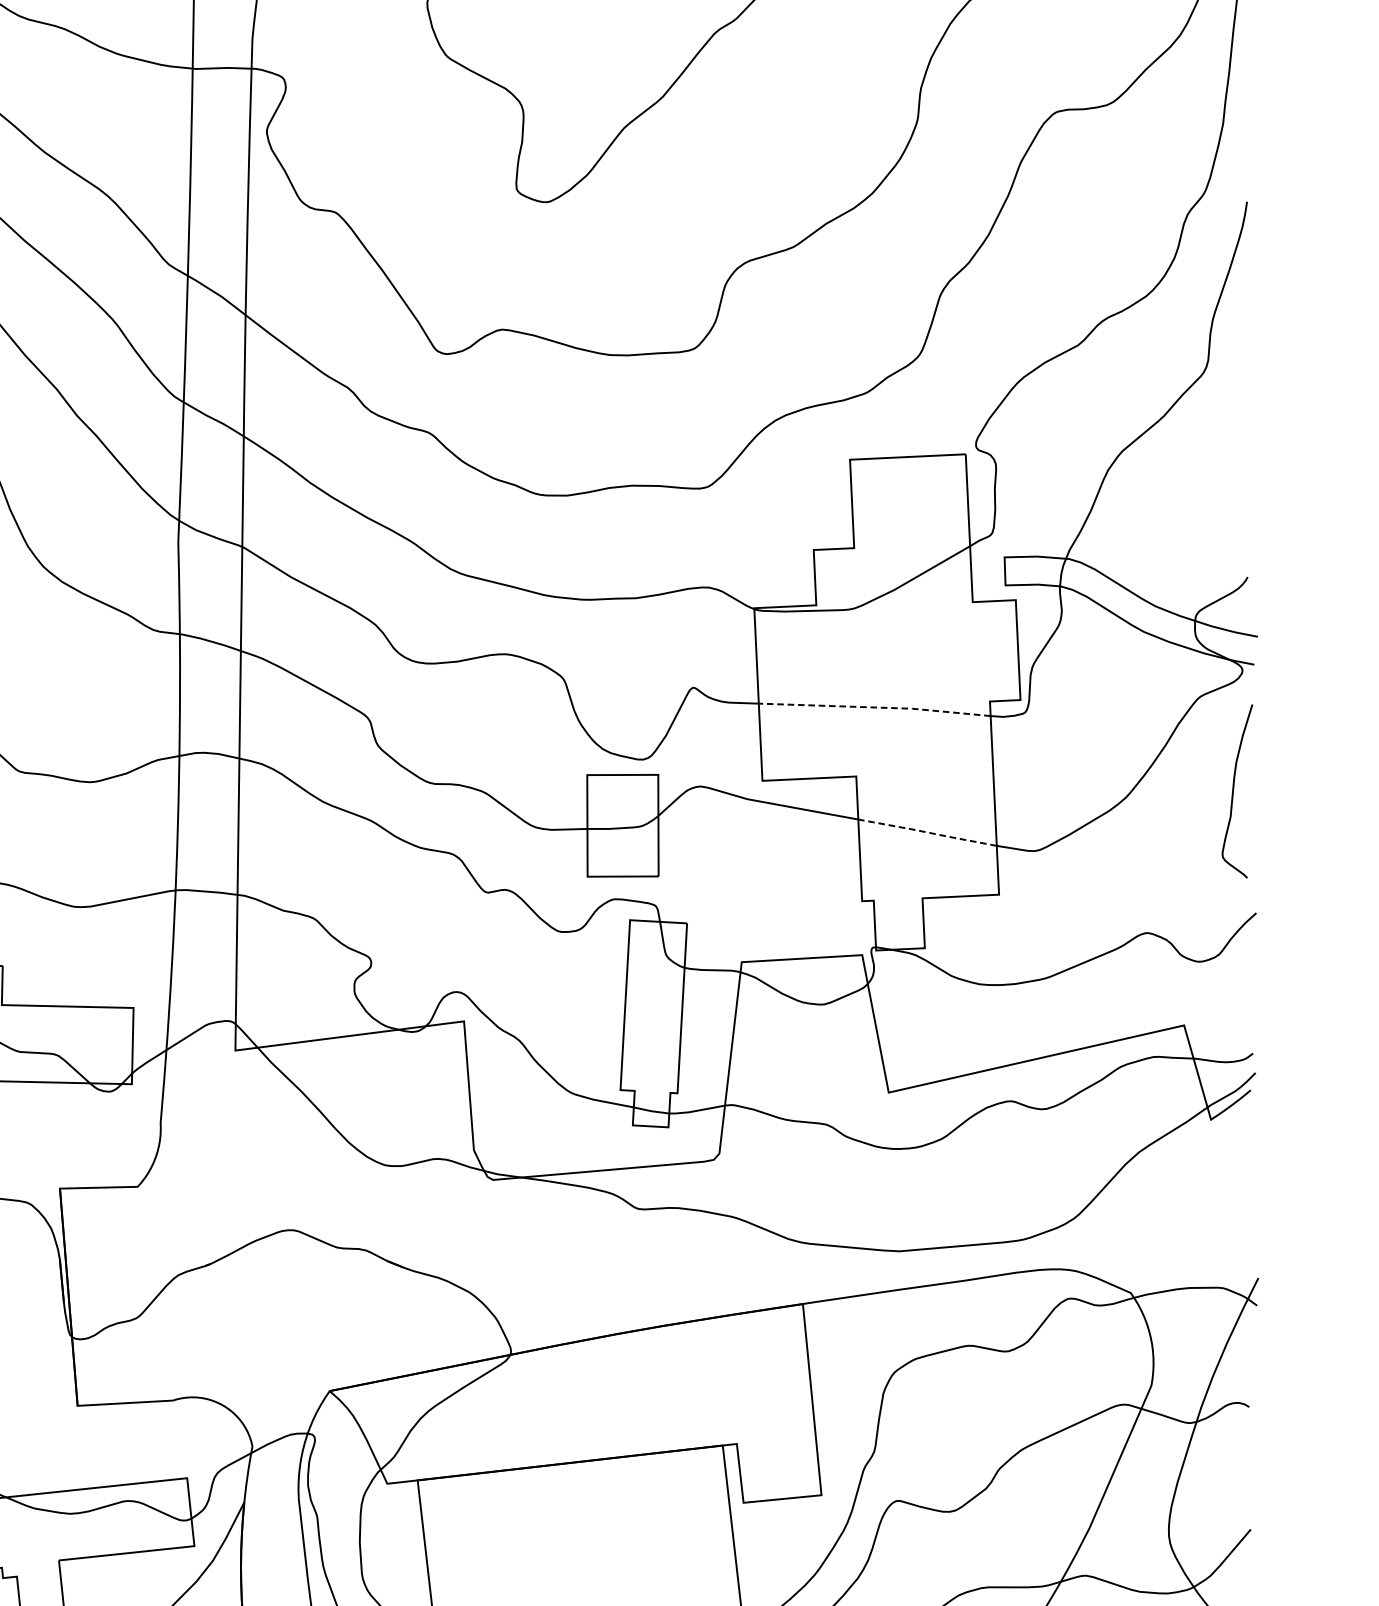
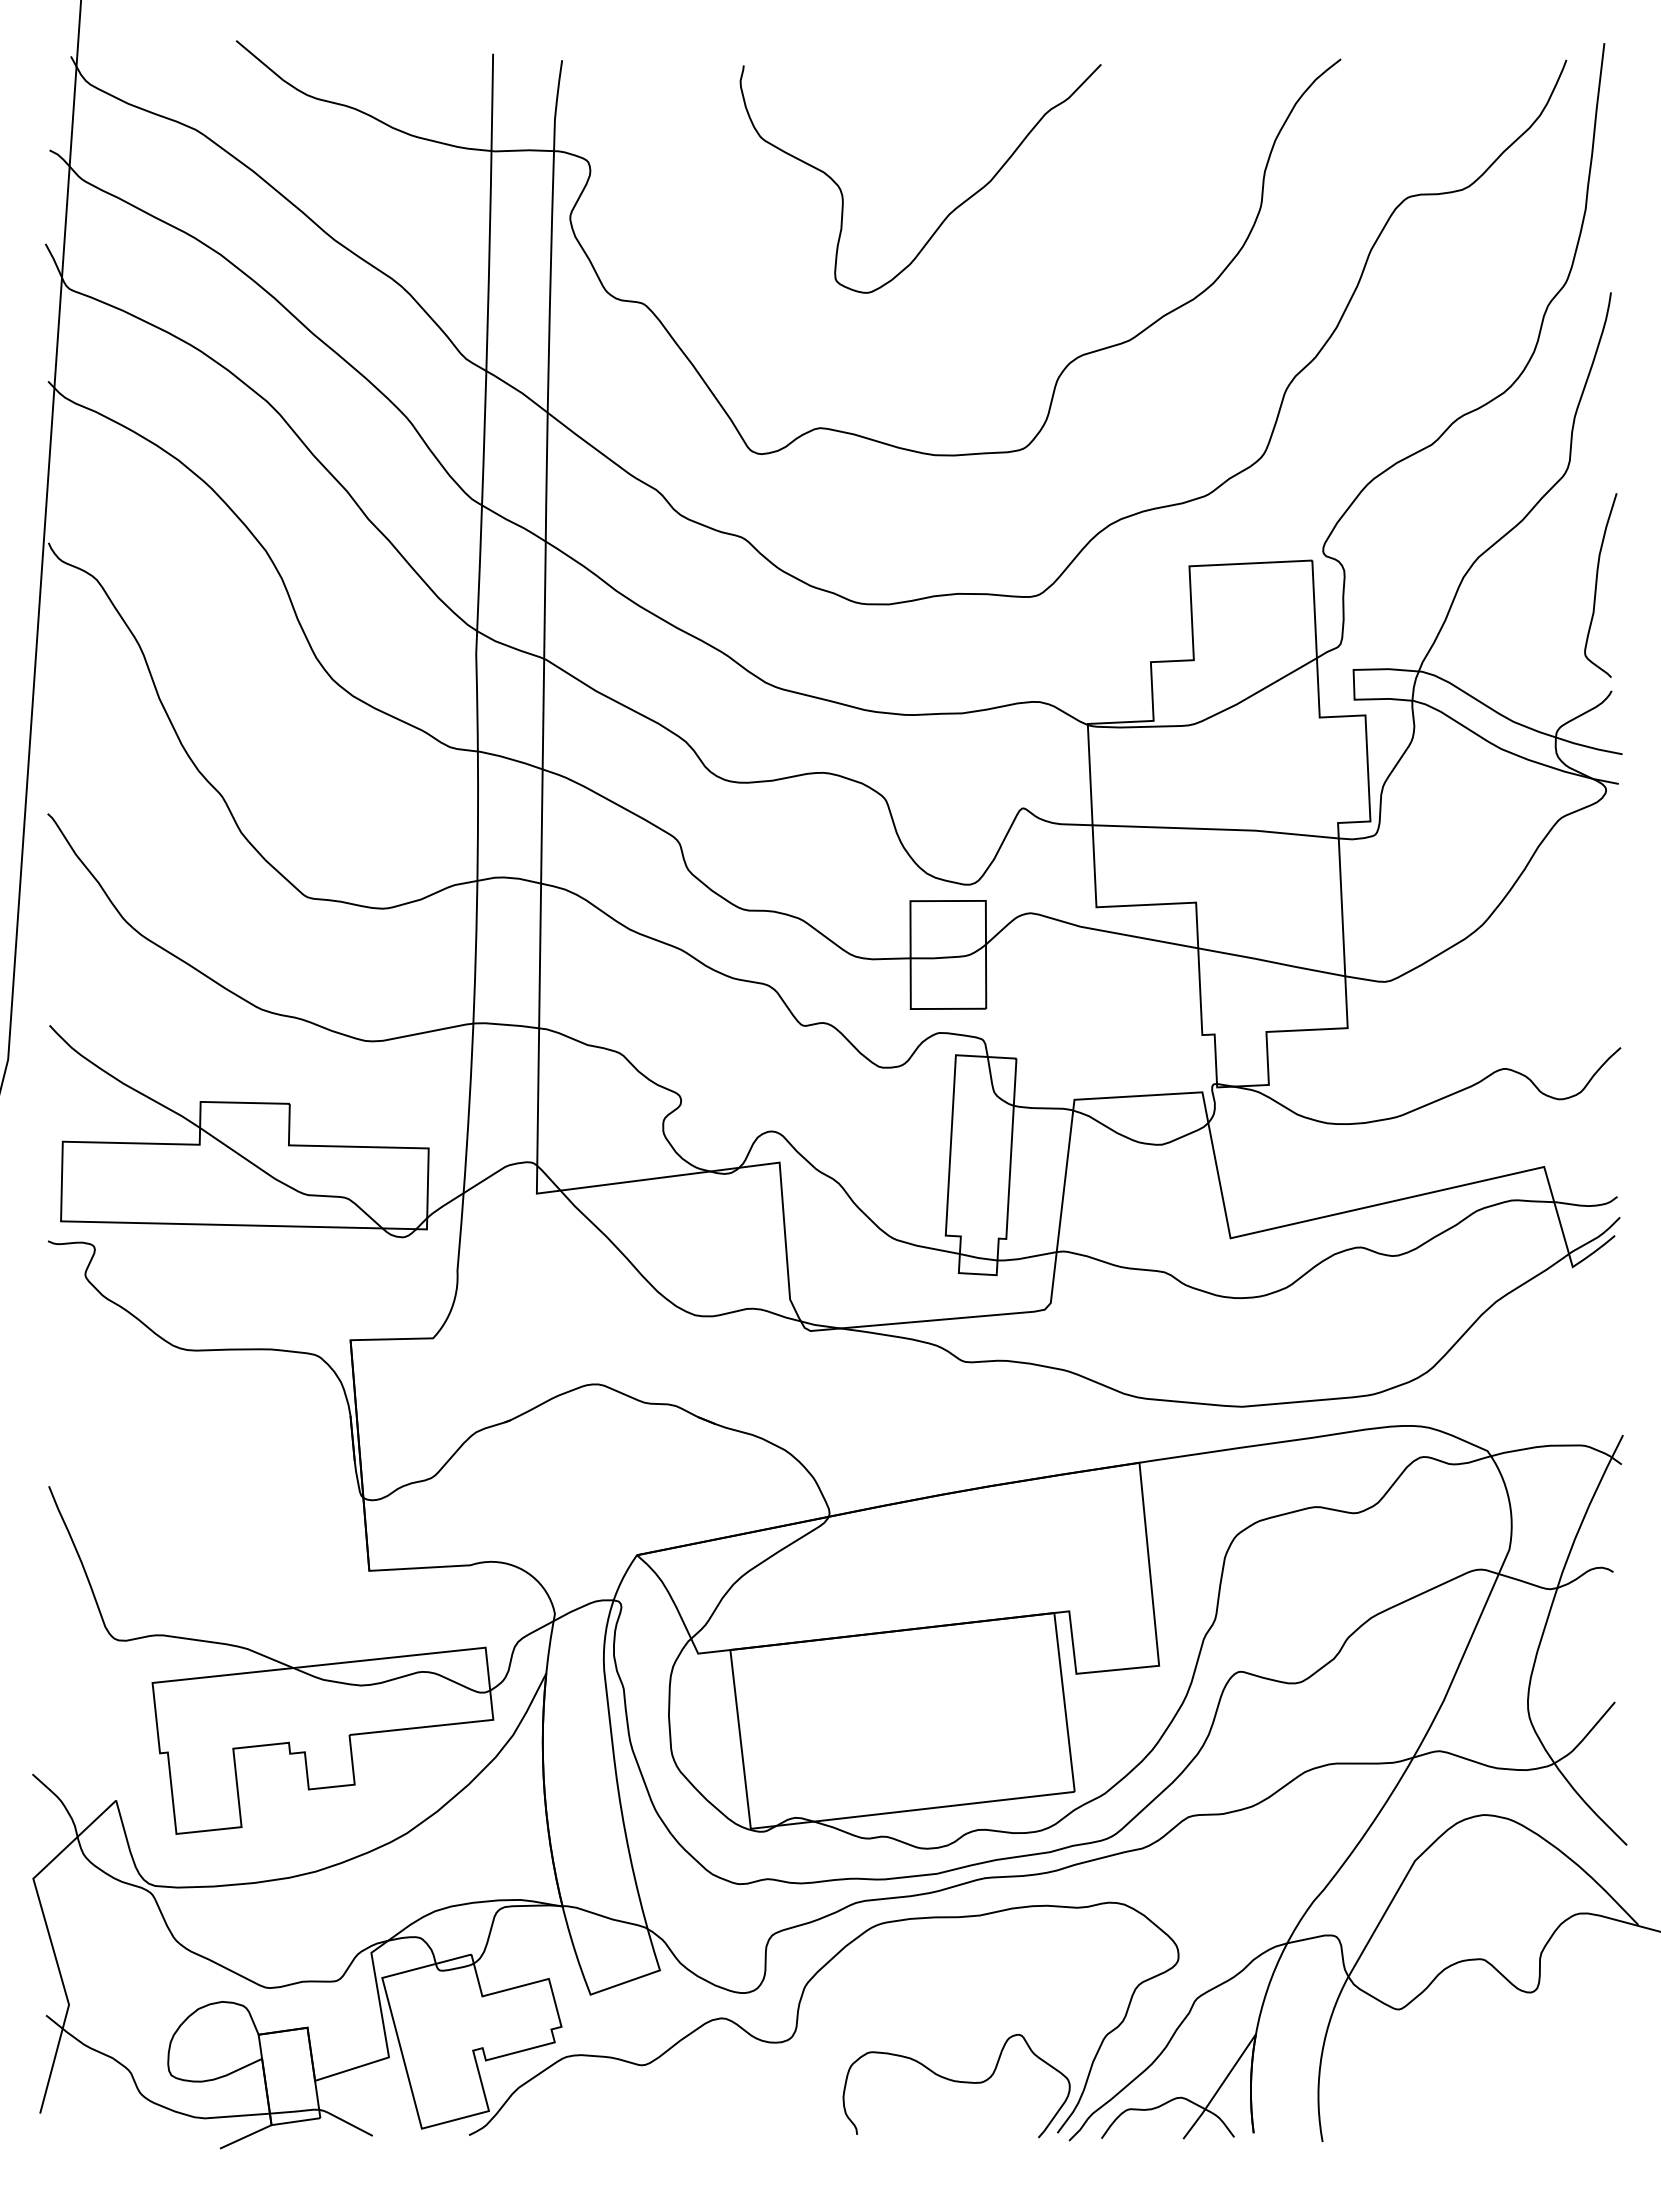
line: (874, 707) -> (1215, 829), dashed -> solid
curve: (1234, 790) -> (1597, 584), moved
line: (927, 832) -> (1271, 962), dashed -> solid

